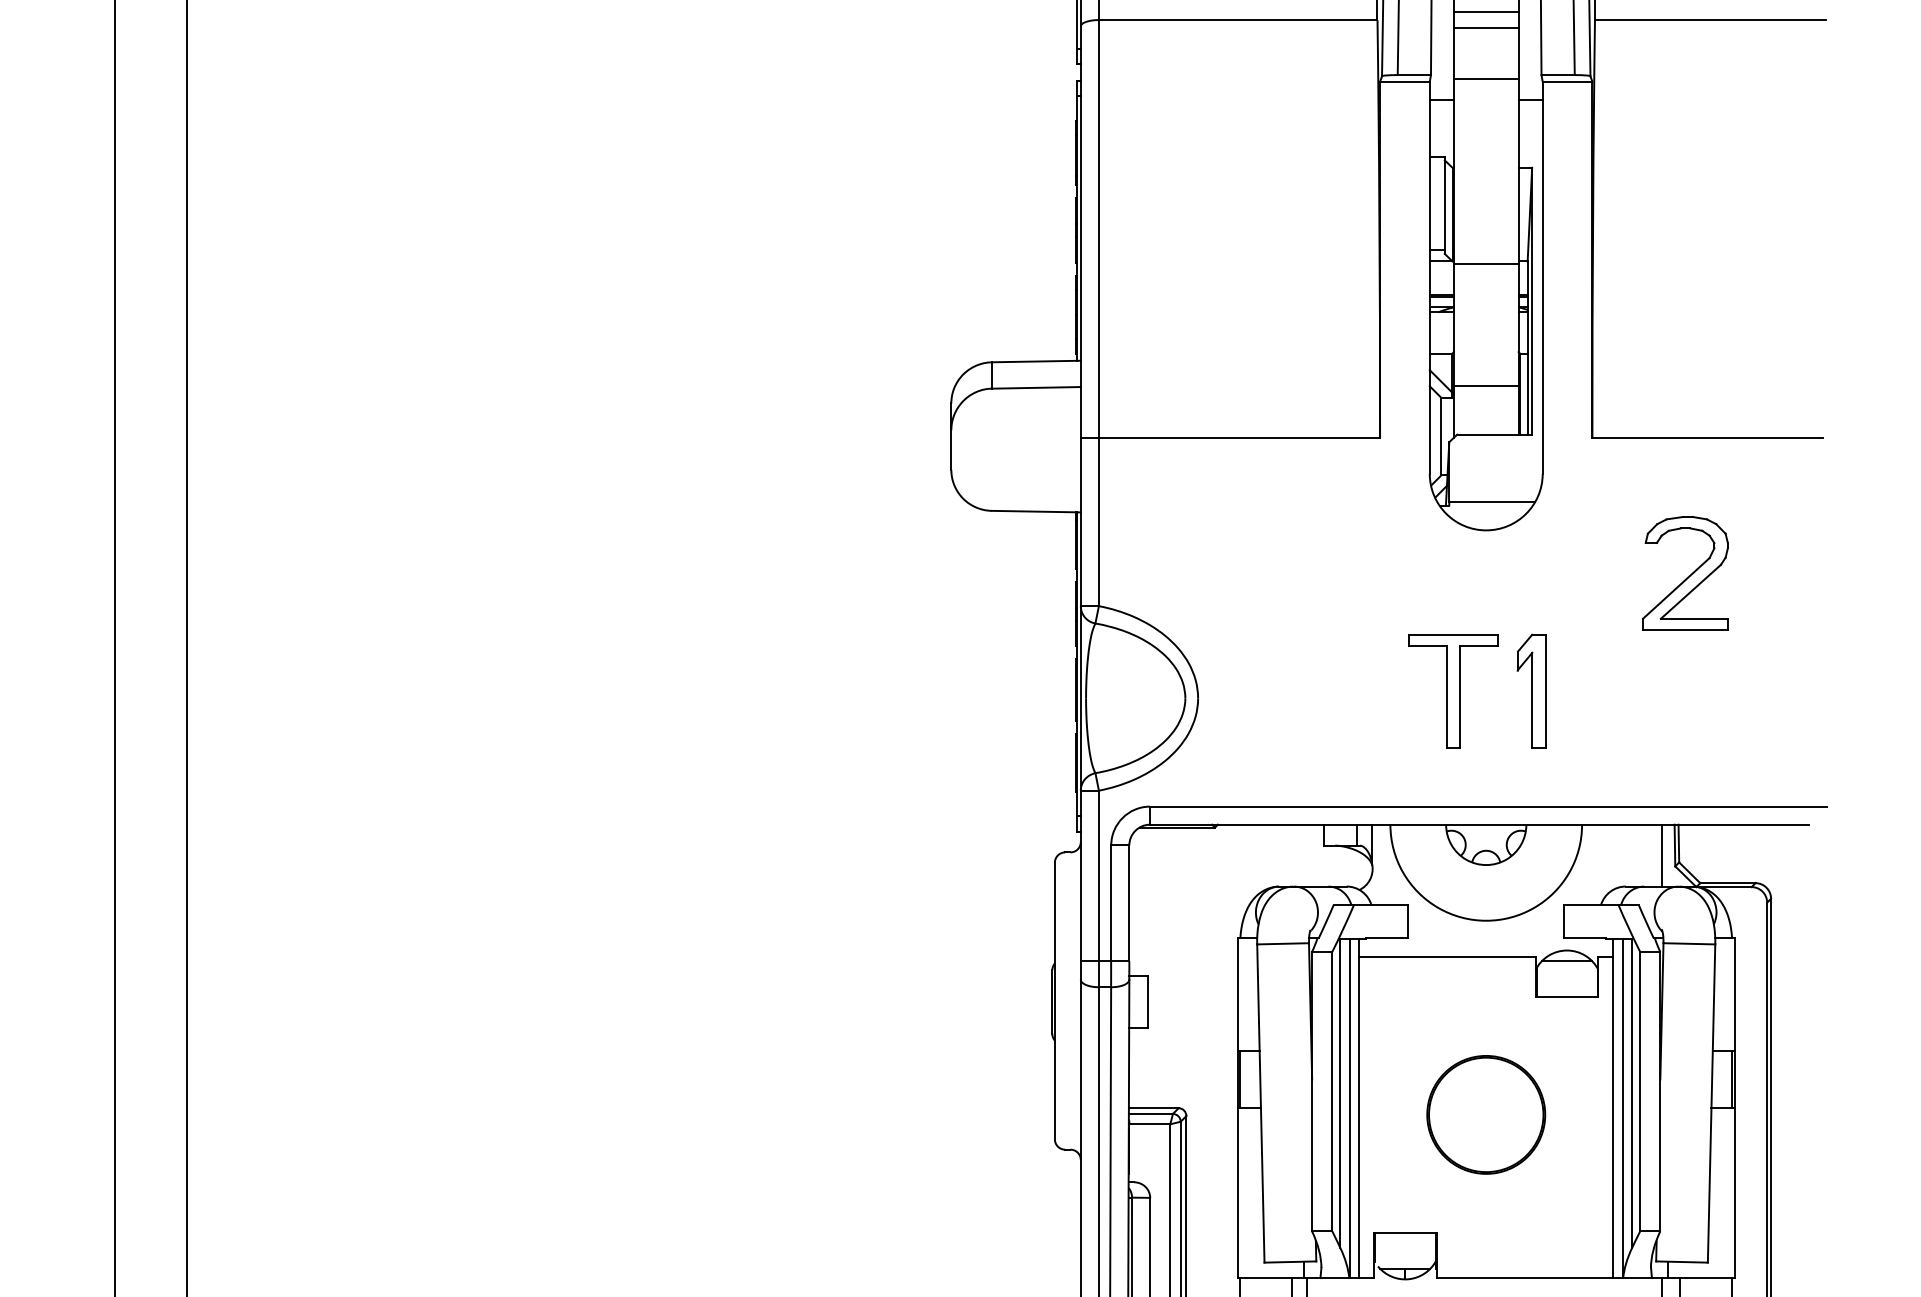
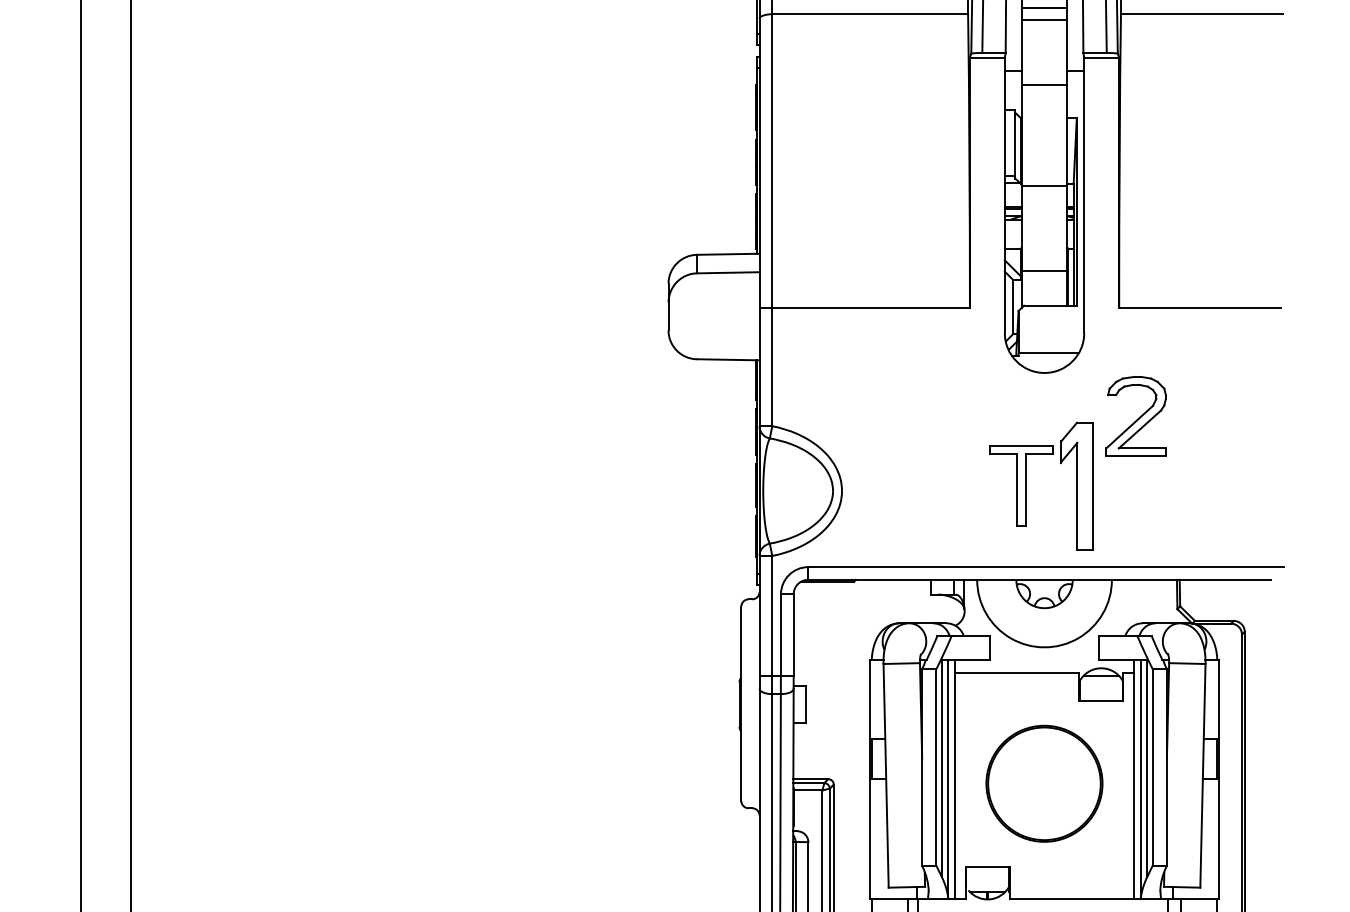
line: (1485, 78) -> (1044, 84), moved
part: (1685, 573) -> (1136, 416), moved
part: (1531, 690) -> (1076, 485), size x1.6
line: (1662, 855) -> (1168, 601), removed
part: (1486, 1114) -> (1044, 783), size x1.4

